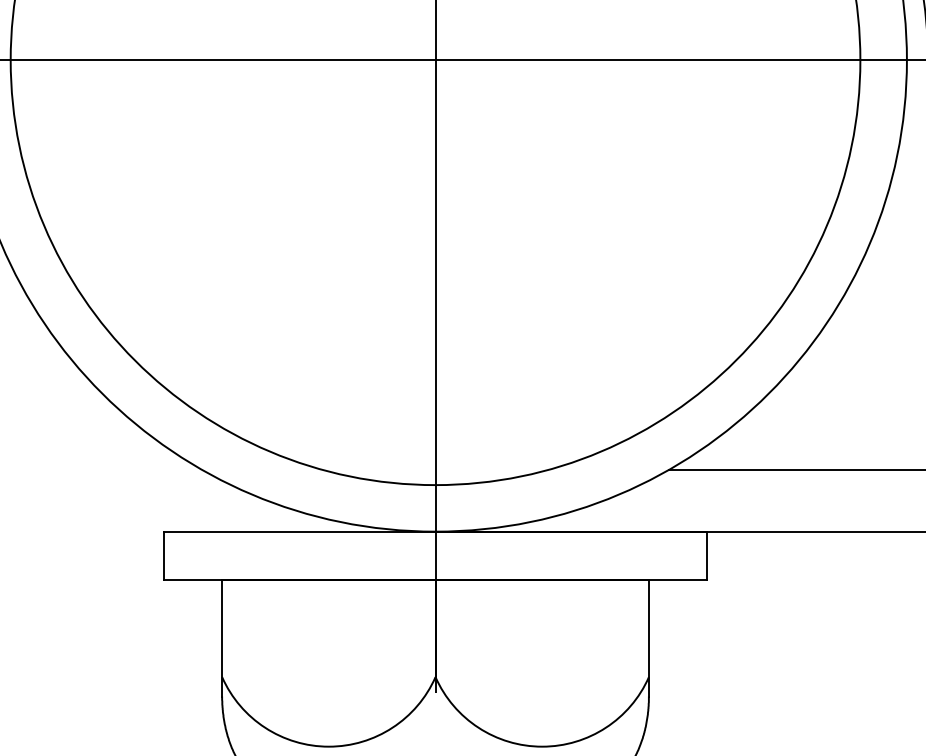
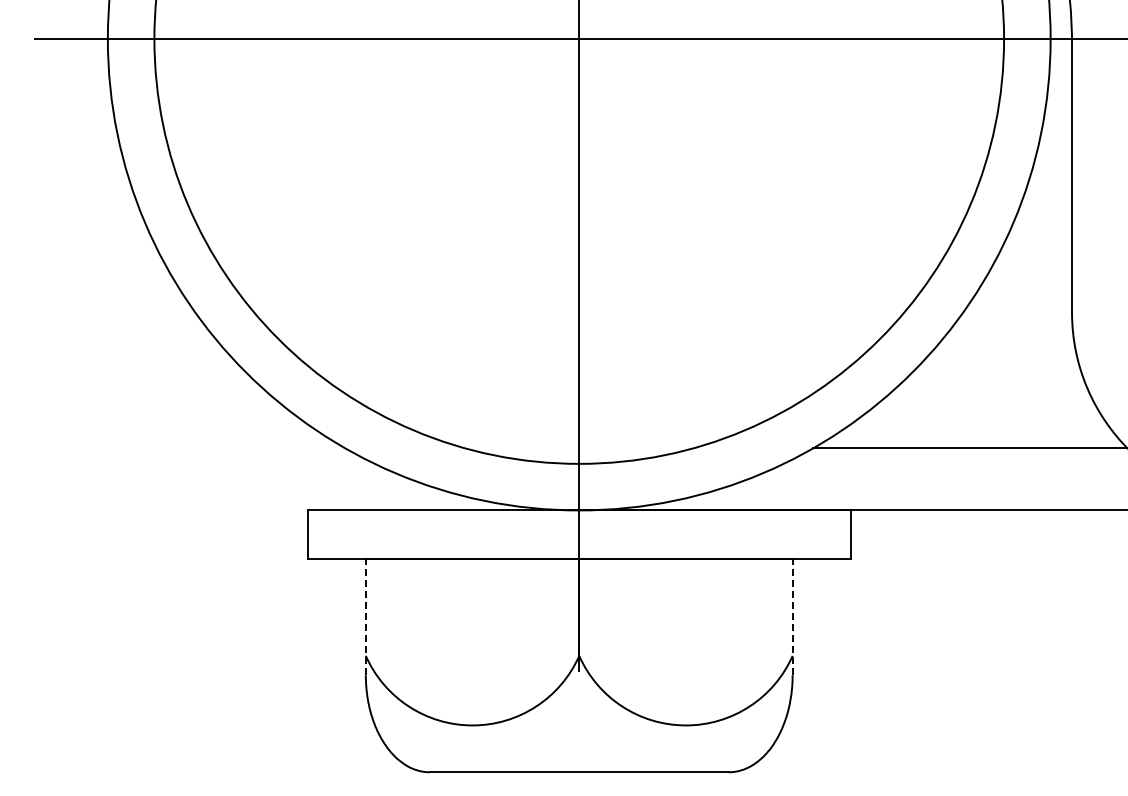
line: (221, 637) -> (365, 616), solid -> dashed
line: (648, 637) -> (792, 616), solid -> dashed

